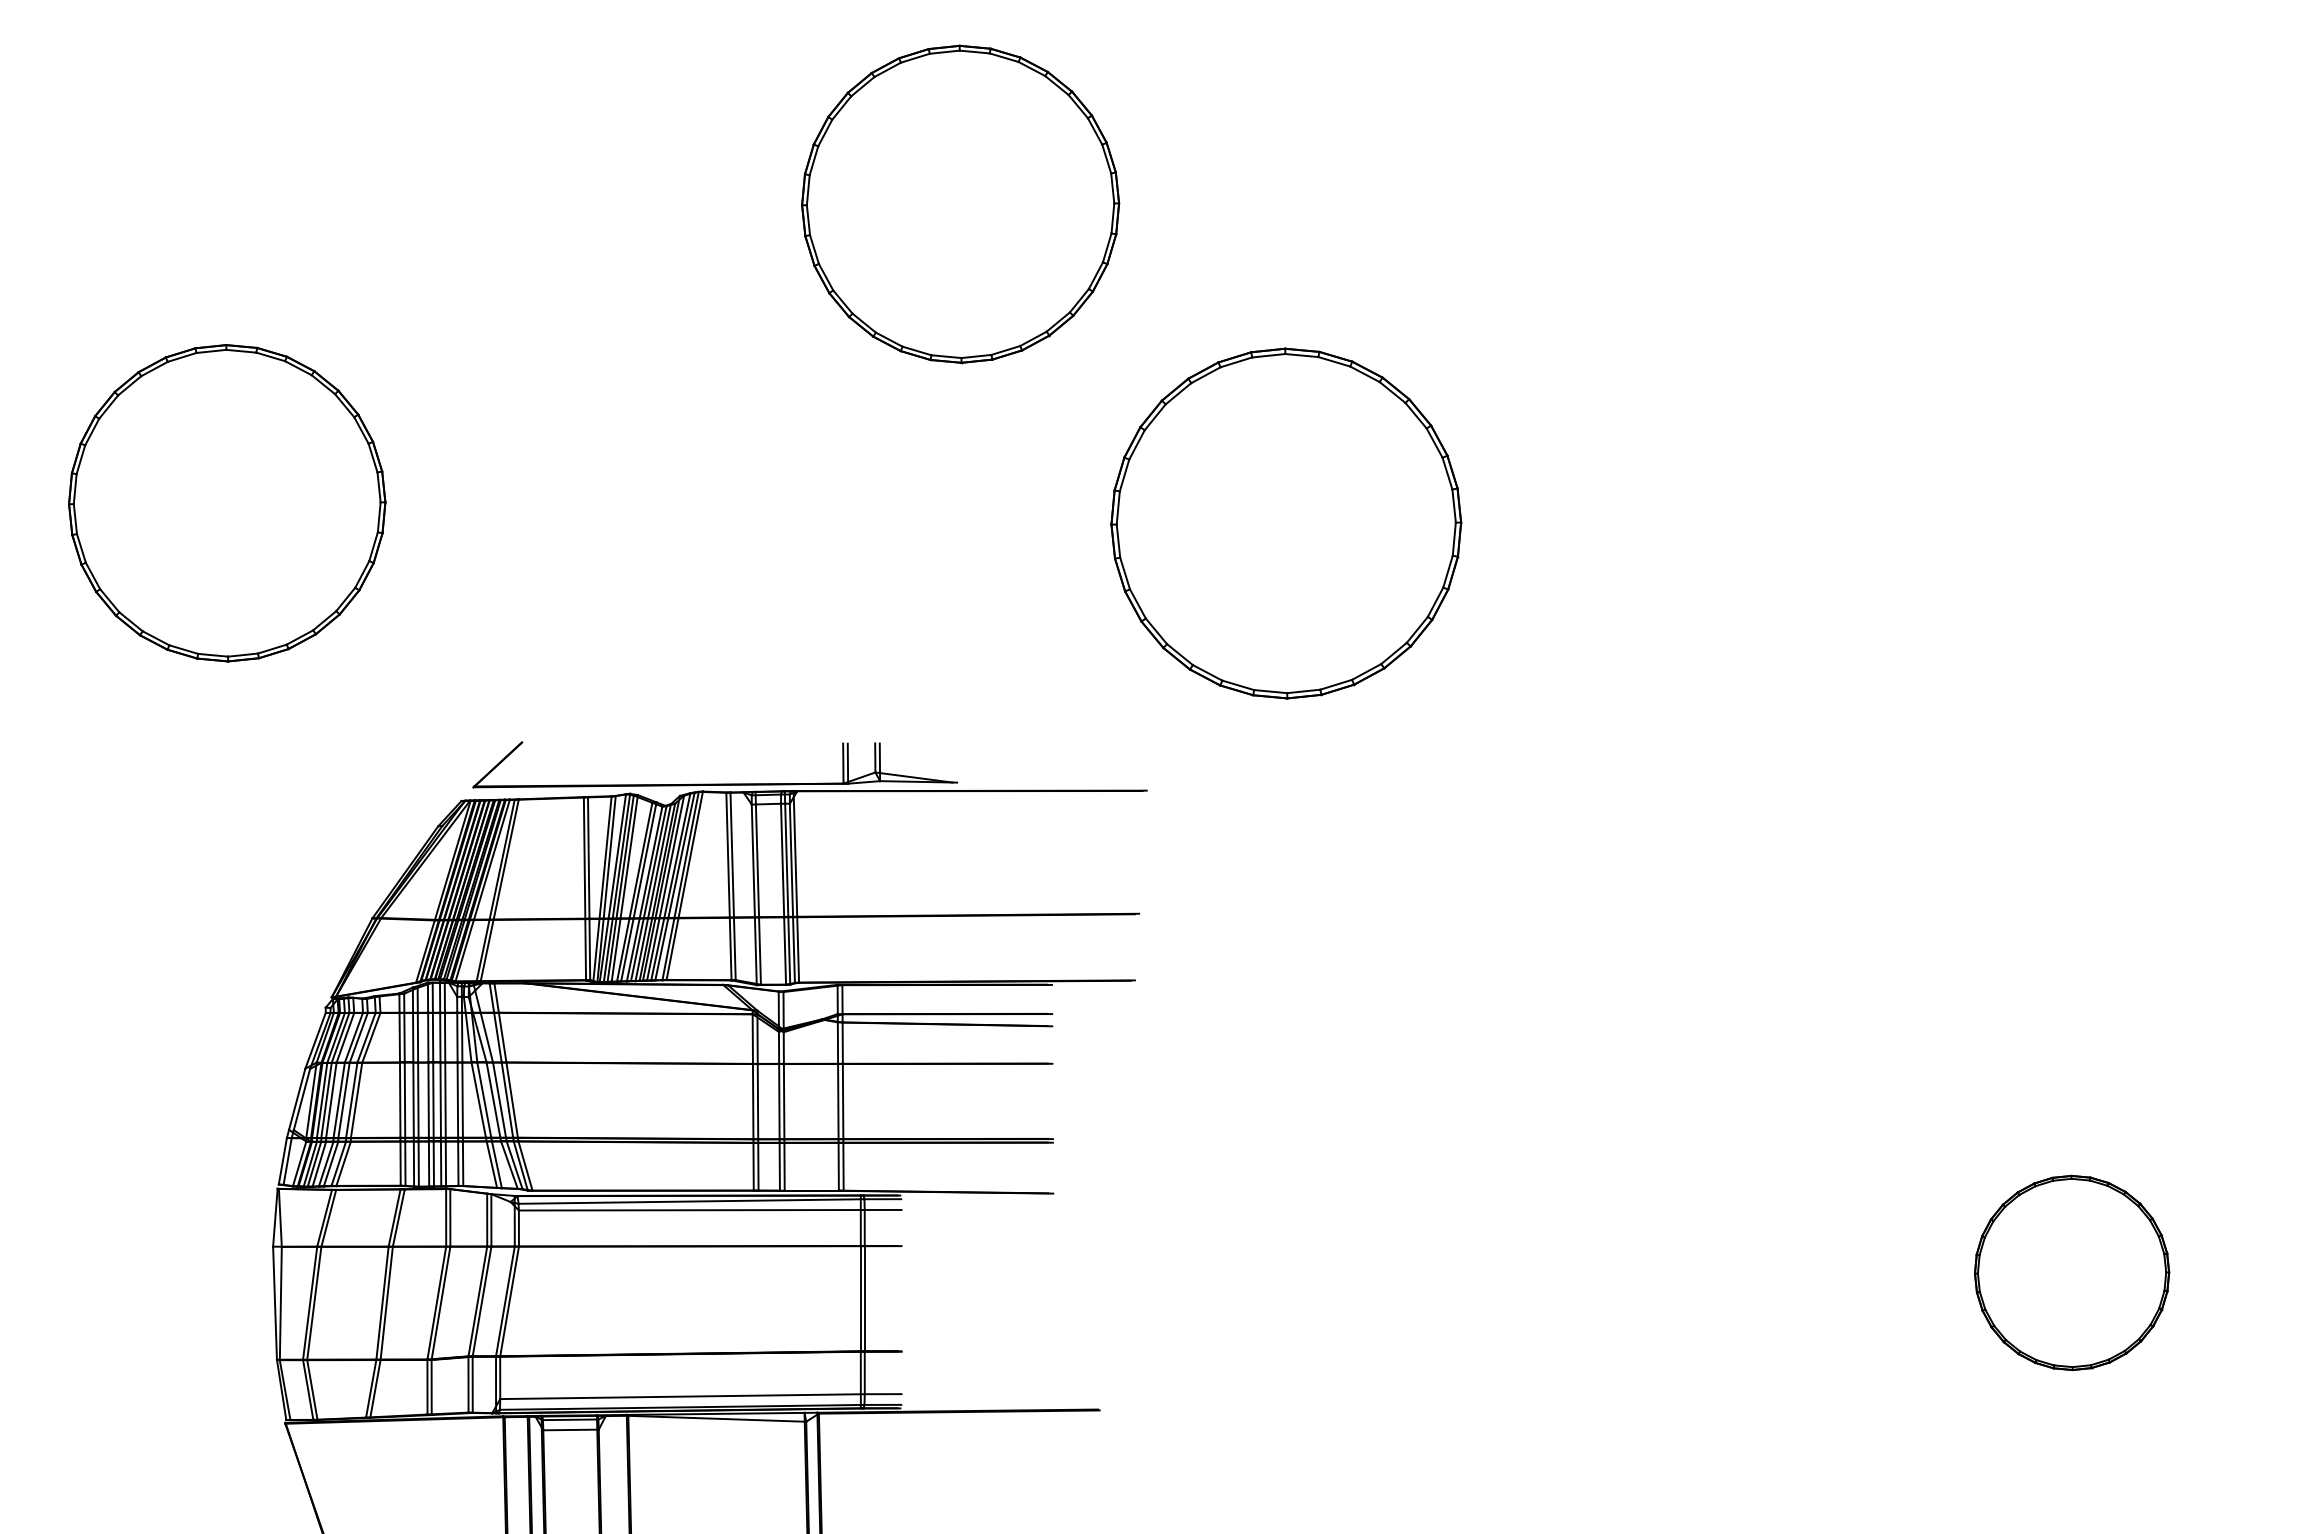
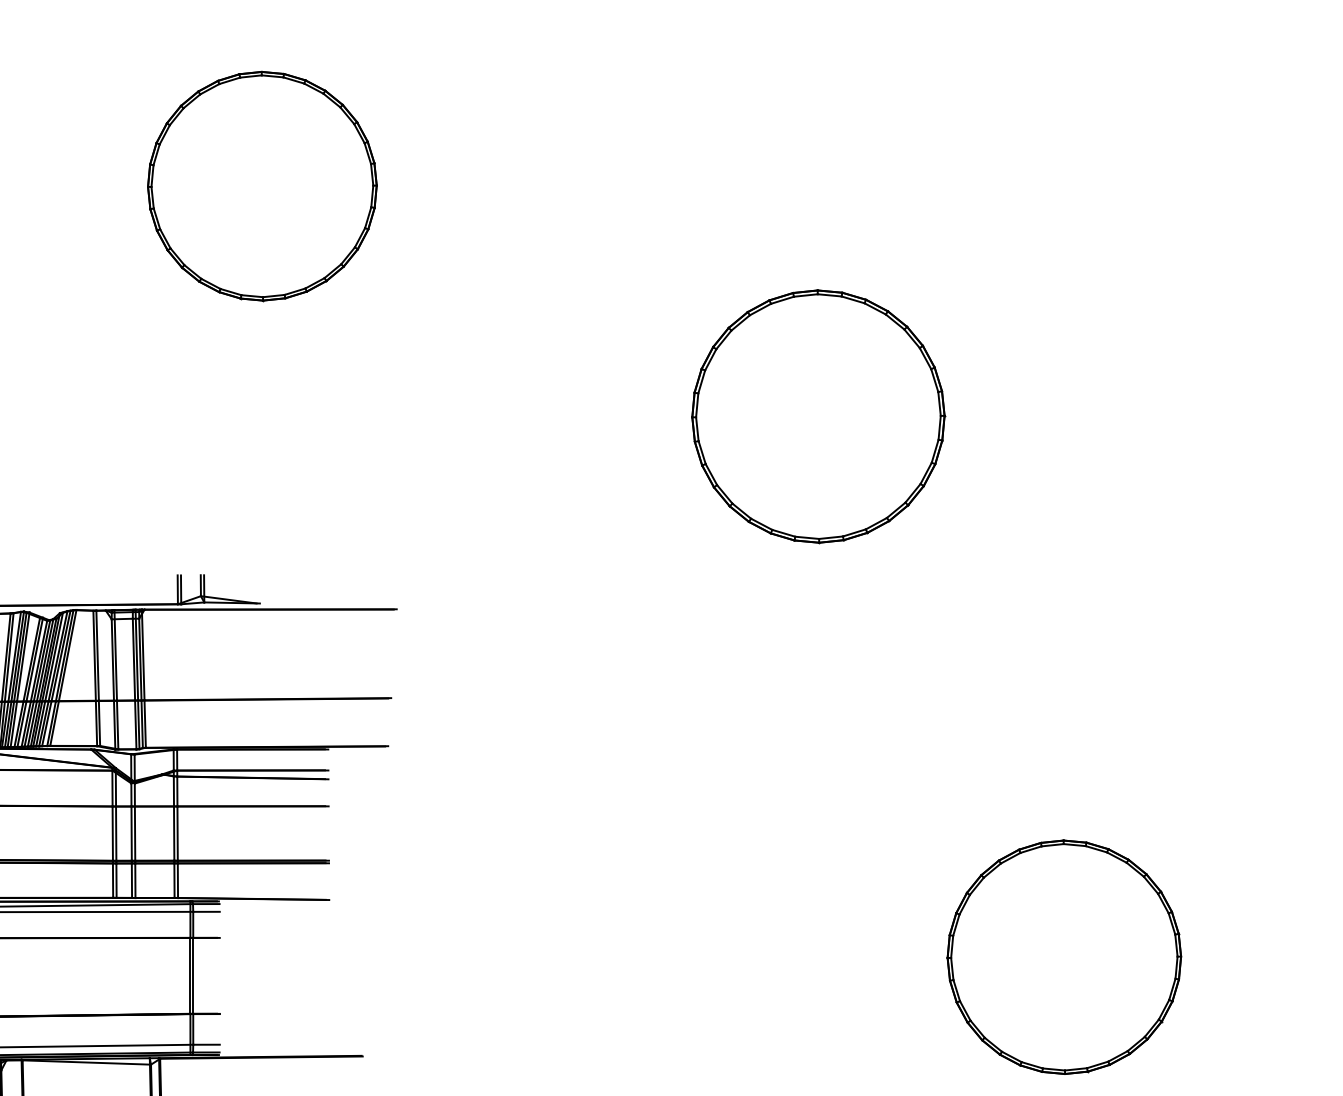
part: (1286, 523) -> (818, 416), moved
part: (2071, 1272) -> (1063, 956), size x1.67

